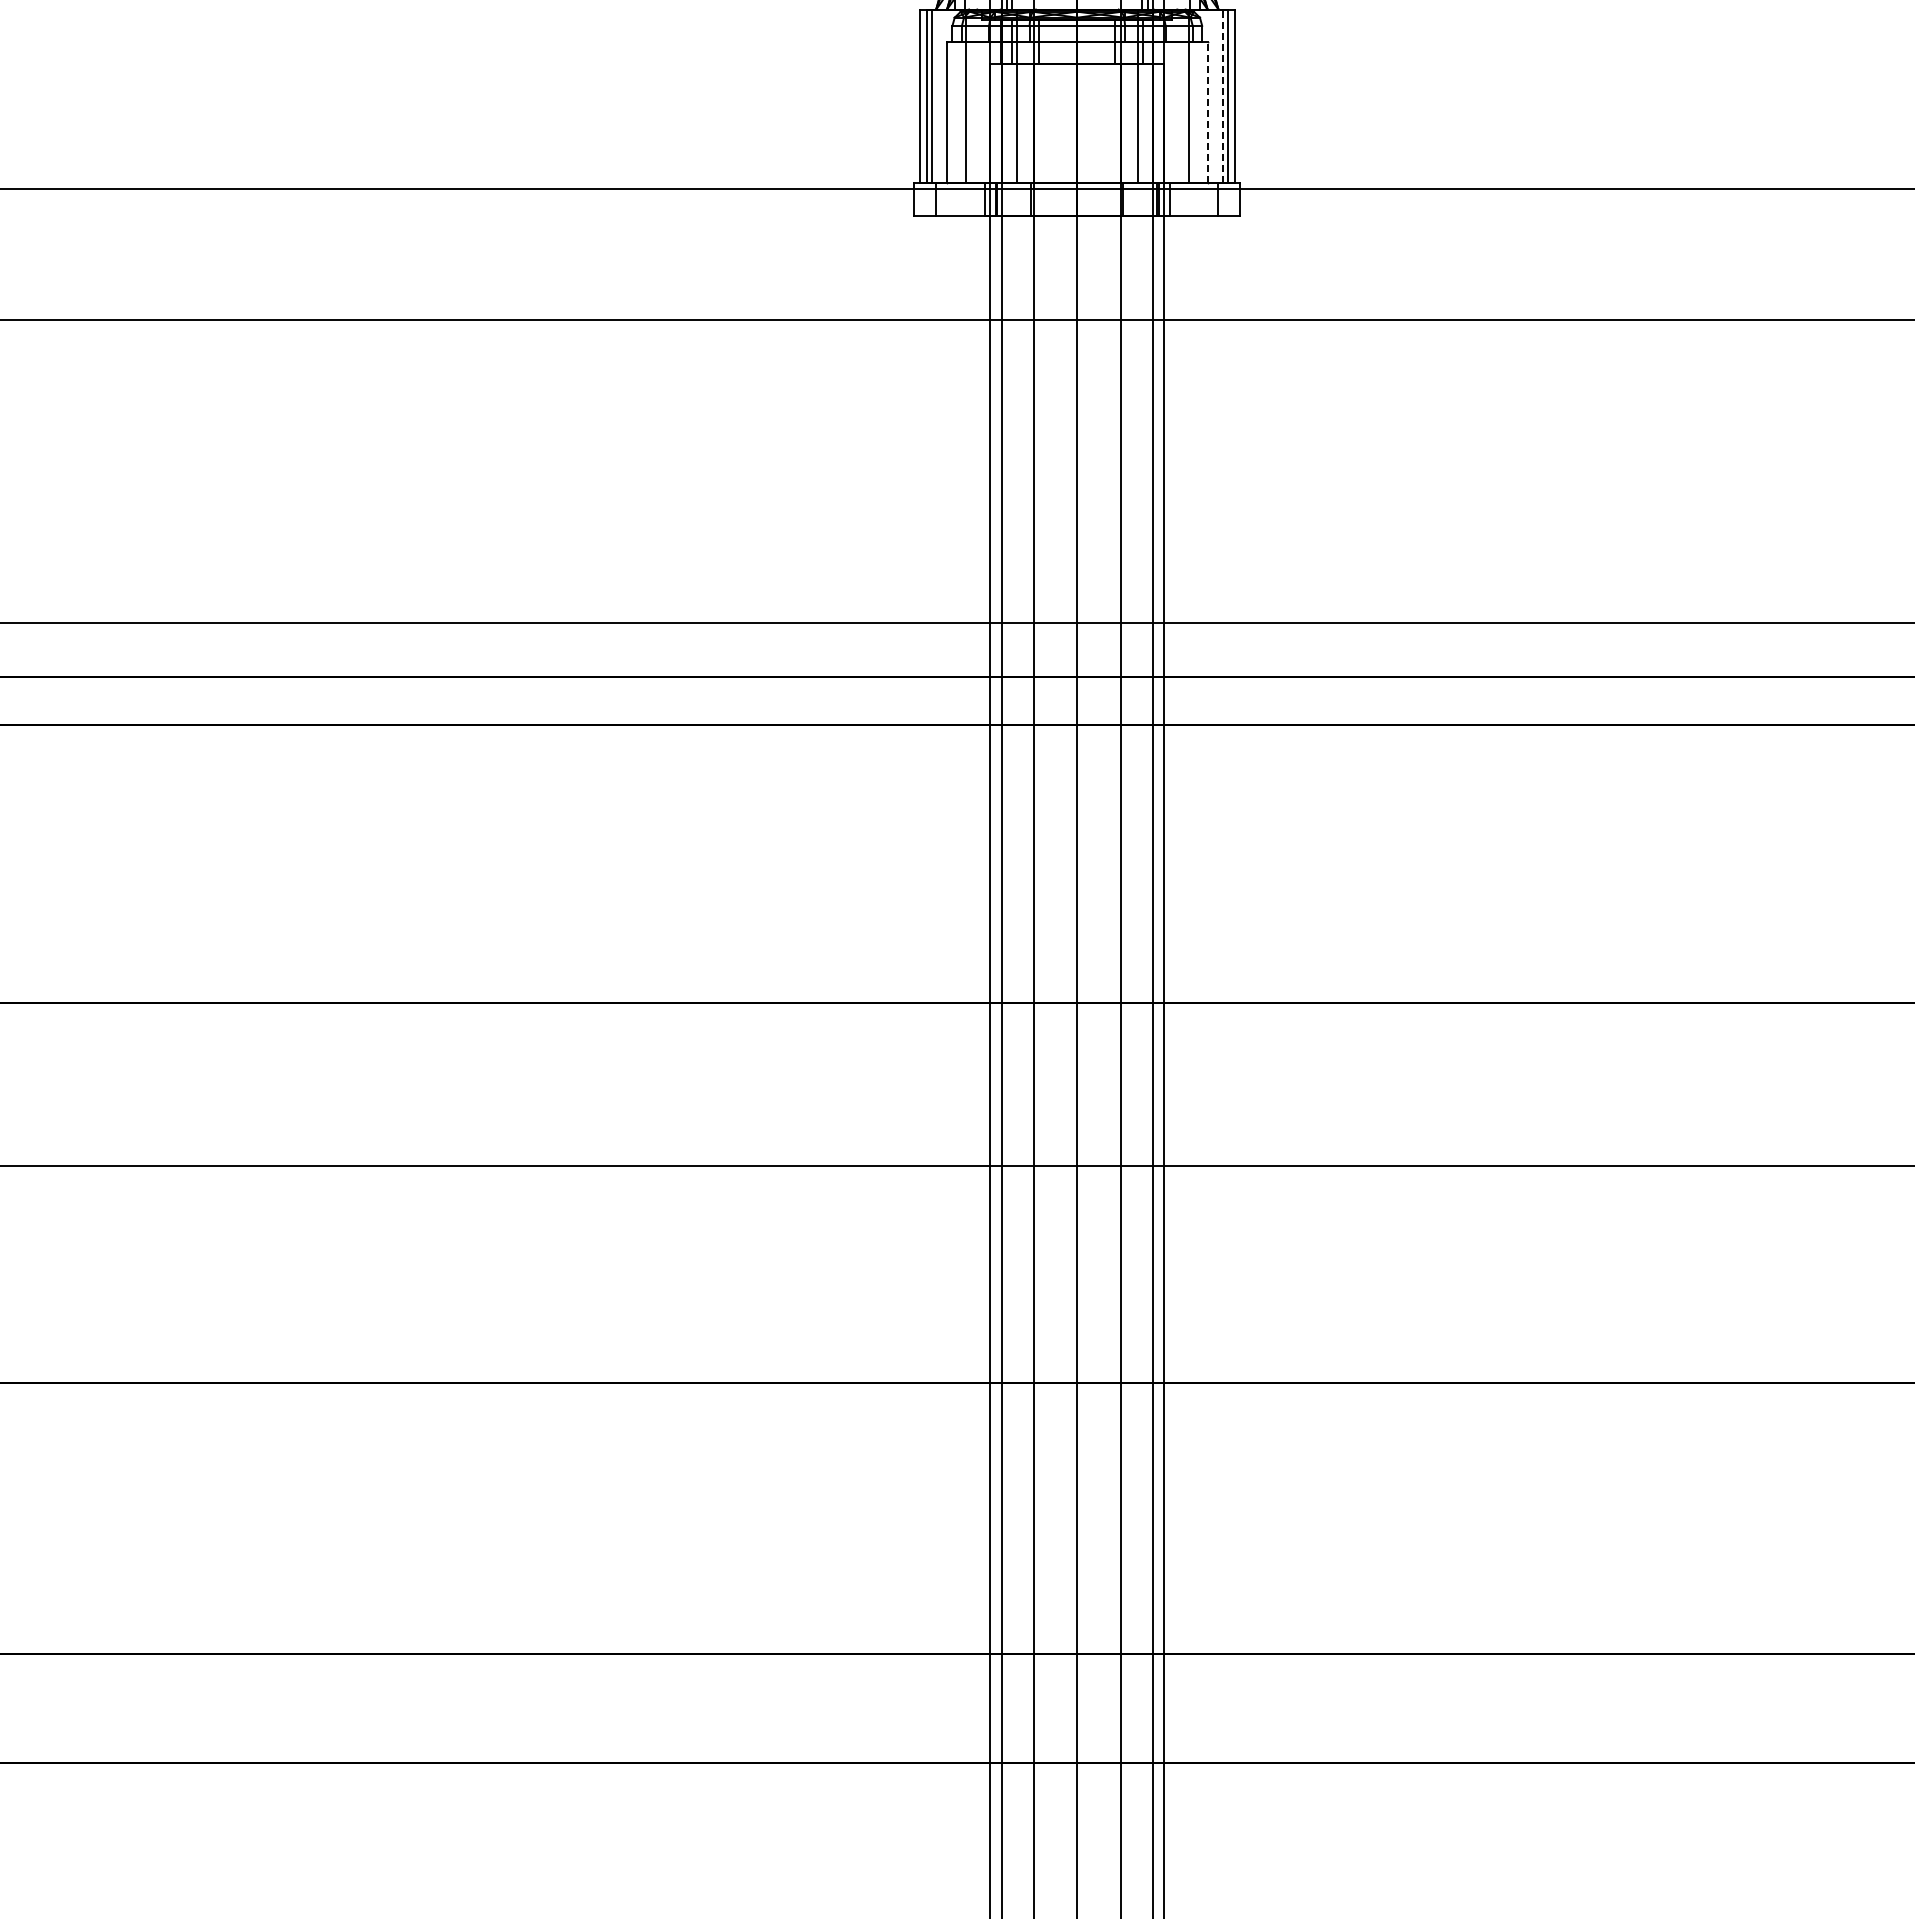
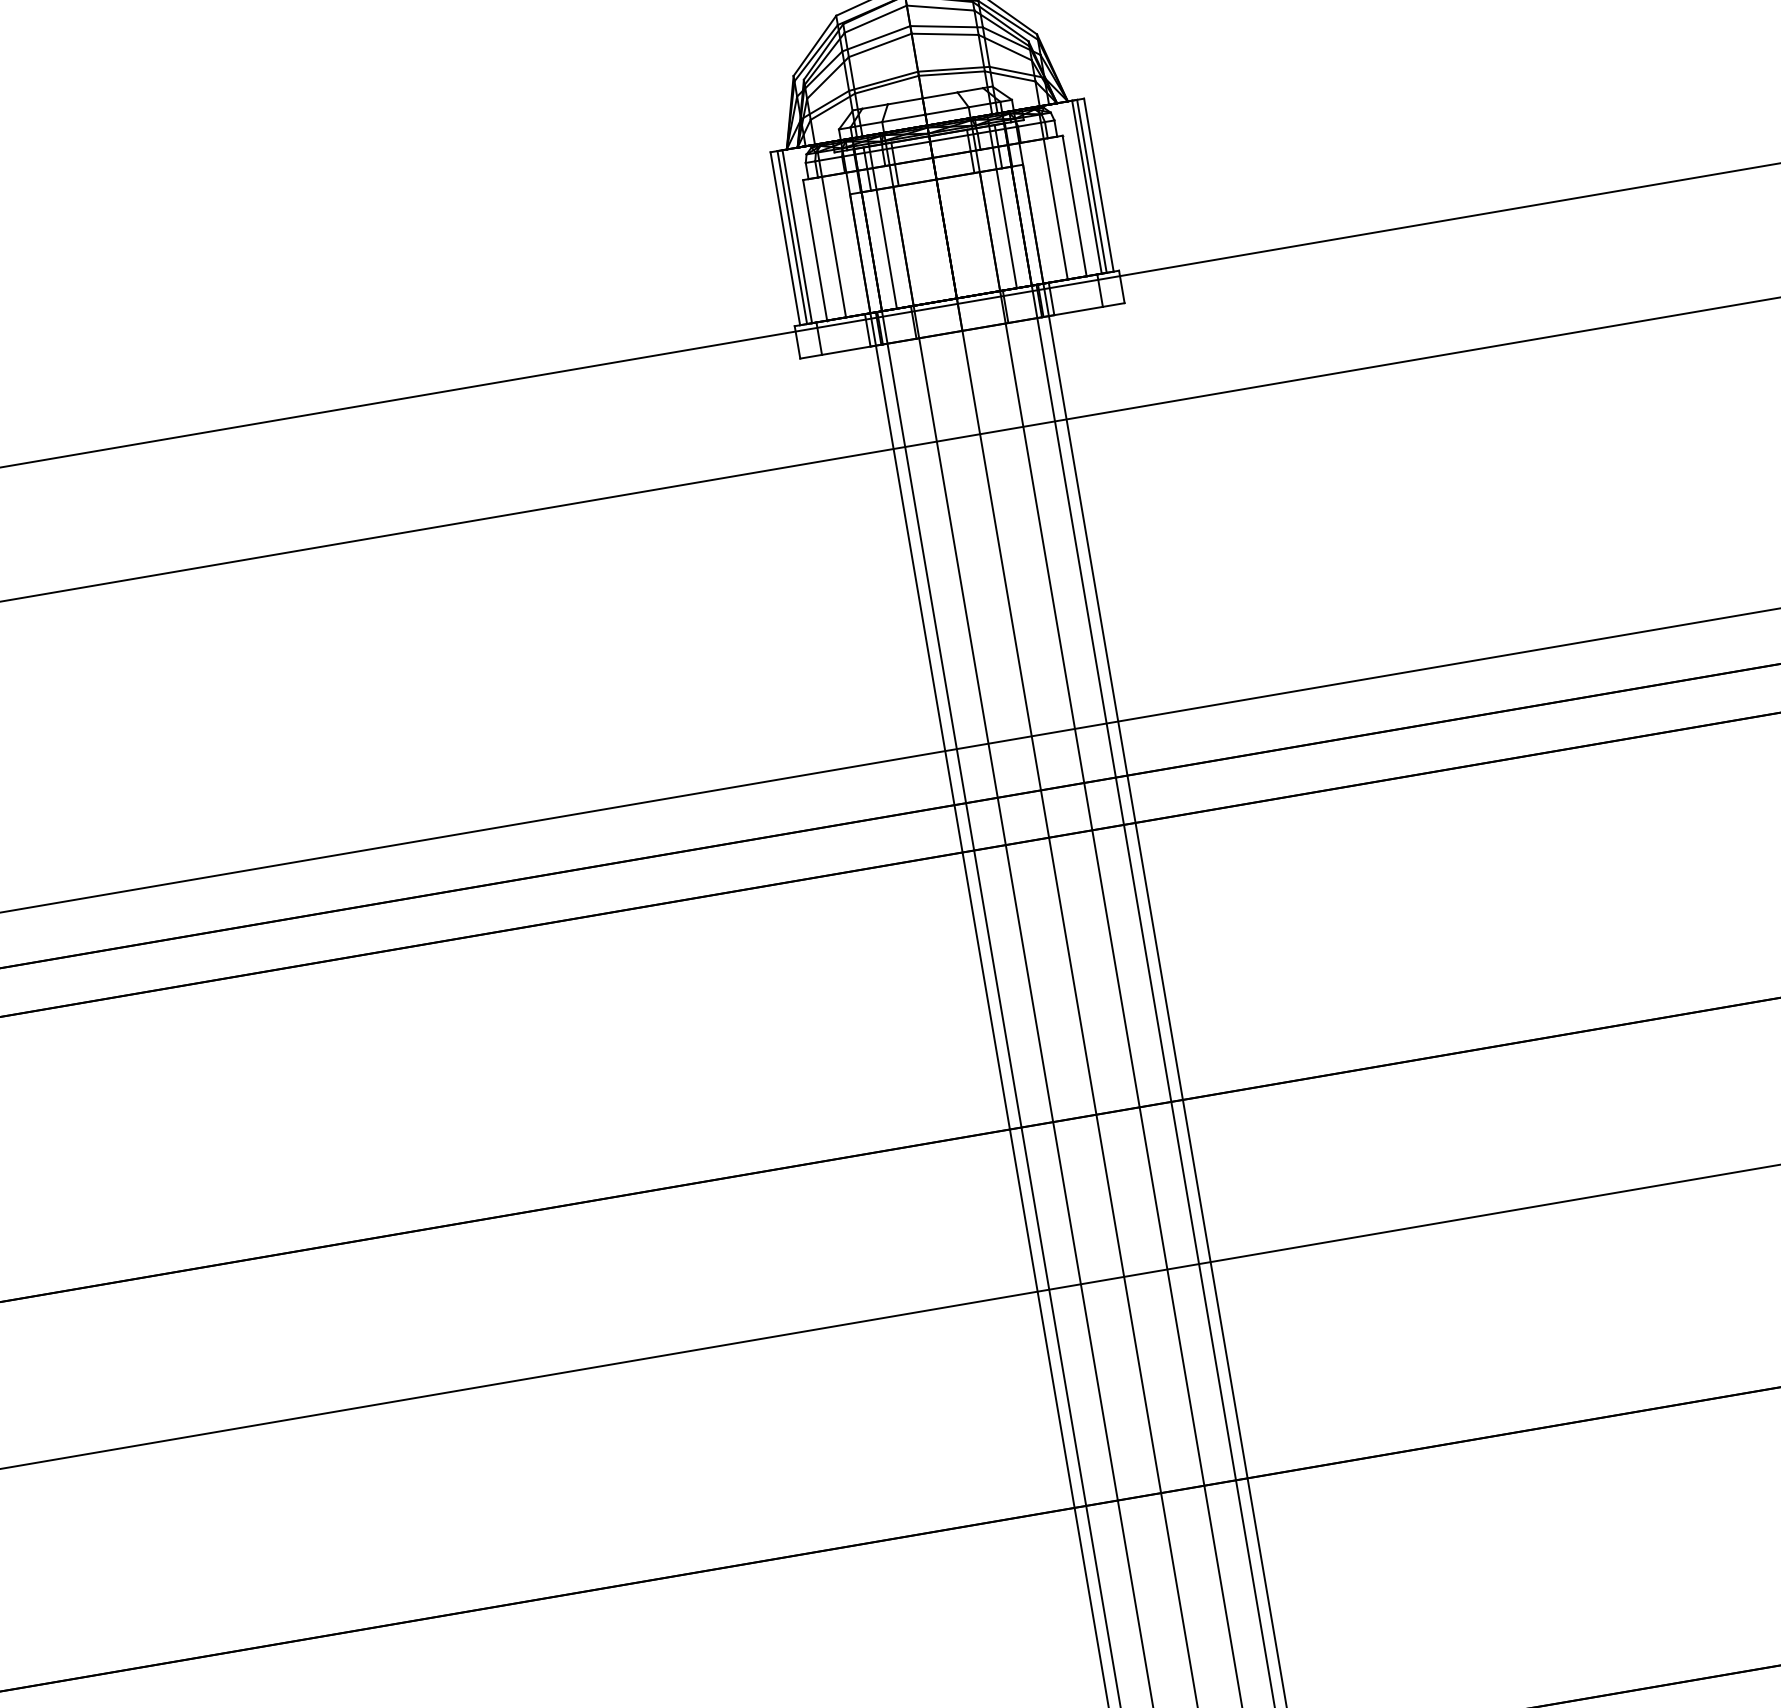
line: (1222, 96) -> (1086, 187), dashed -> solid
line: (1207, 112) -> (1074, 205), dashed -> solid

